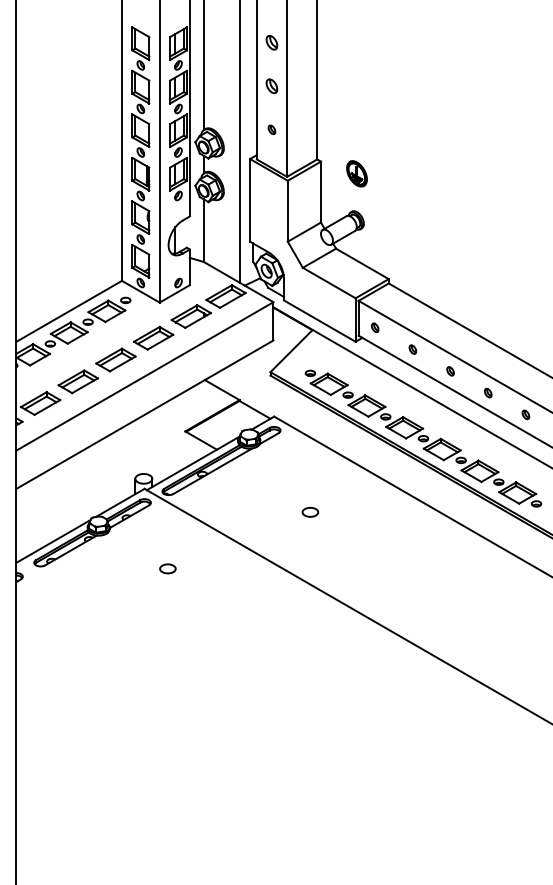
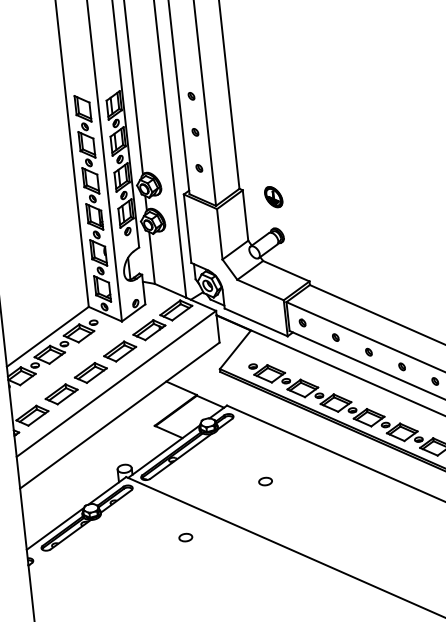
part: (271, 42) -> (191, 96), size x0.62
part: (271, 86) -> (195, 132), size x0.62
part: (167, 568) -> (185, 537), moved

